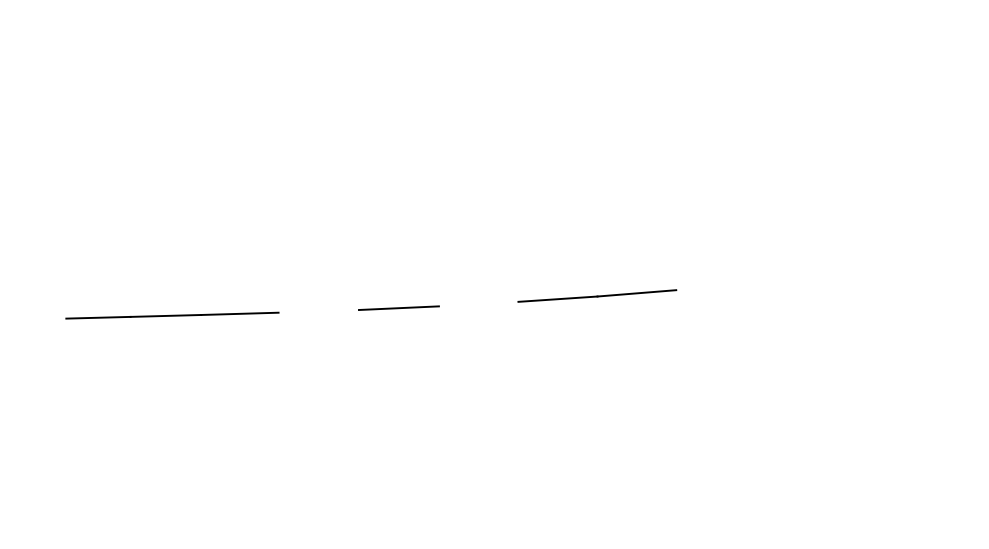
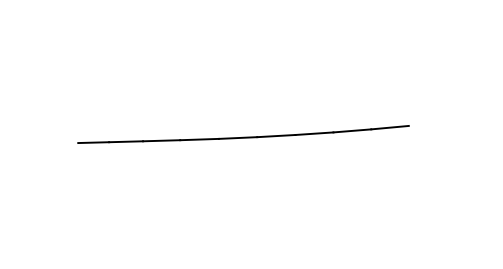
line: (714, 286) -> (389, 127), added
line: (478, 302) -> (276, 135), added
line: (318, 311) -> (199, 139), added

